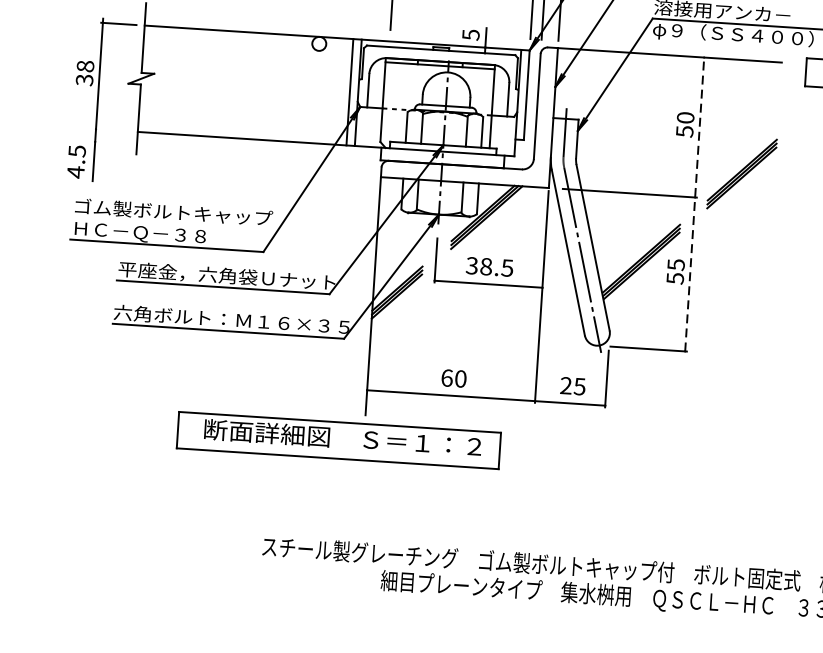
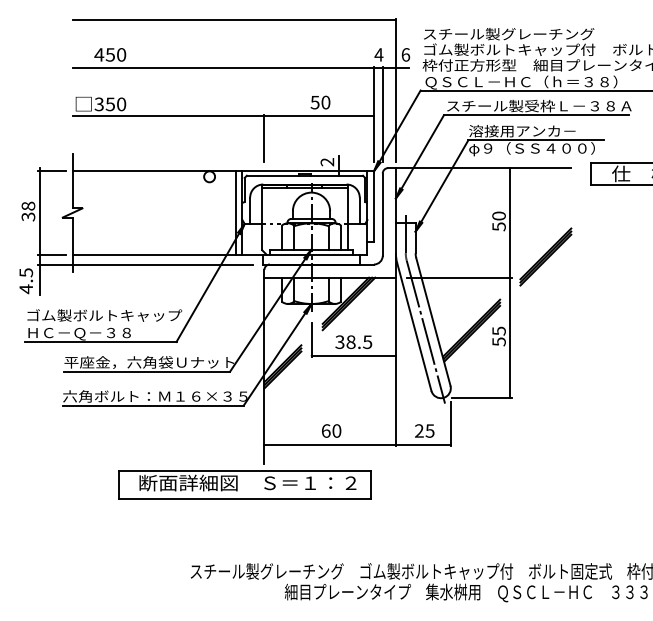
text: (471, 35) -> (327, 162), 5 -> 2
line: (112, 130) -> (52, 254), added
line: (230, 150) -> (145, 264), added
line: (694, 203) -> (510, 282), dashed -> solid

